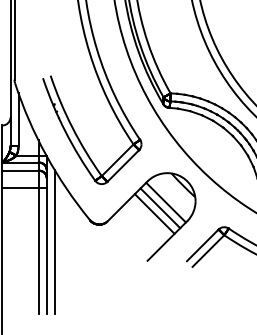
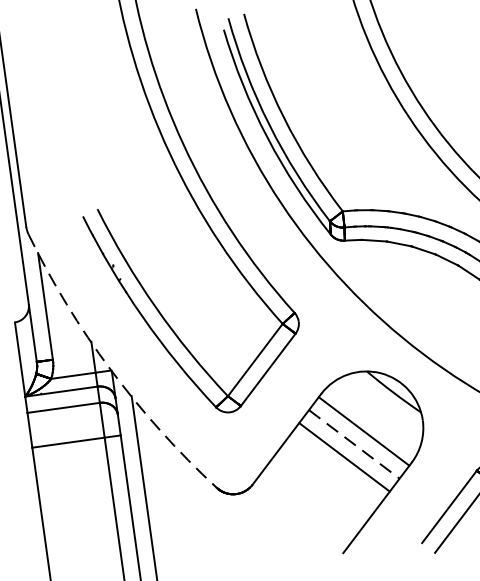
arc: (46, 155) -> (111, 370), solid -> dashed
line: (160, 208) -> (354, 444), solid -> dashed

